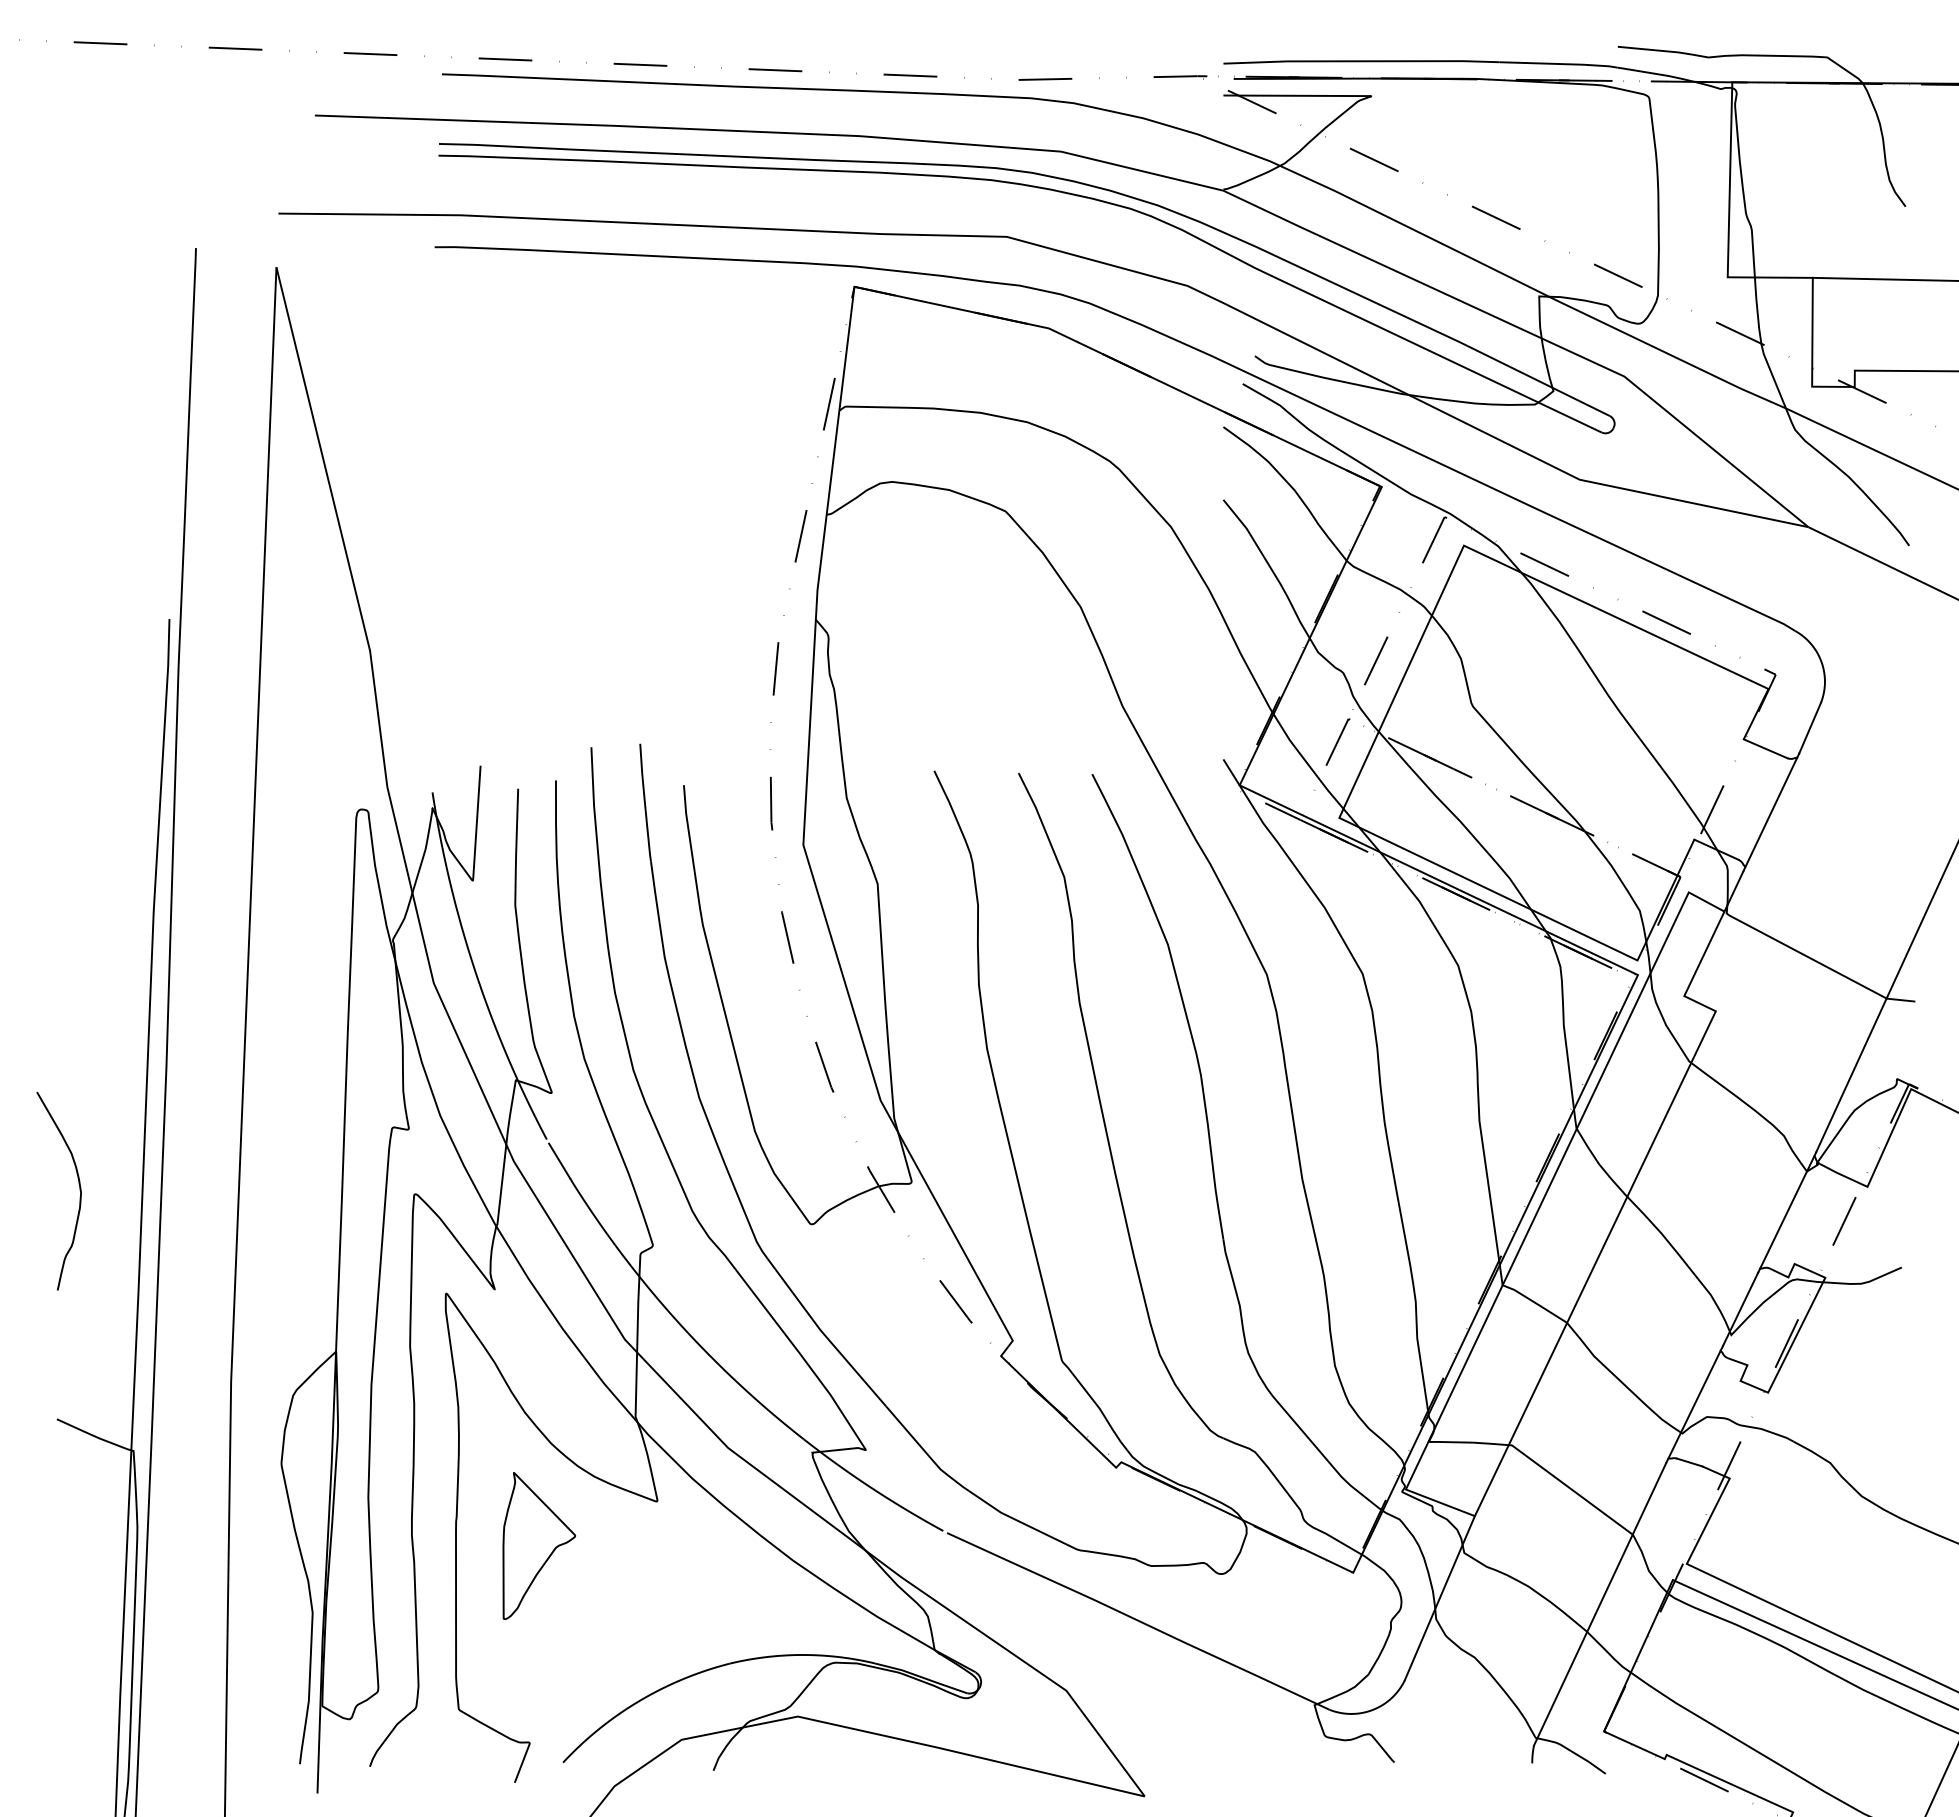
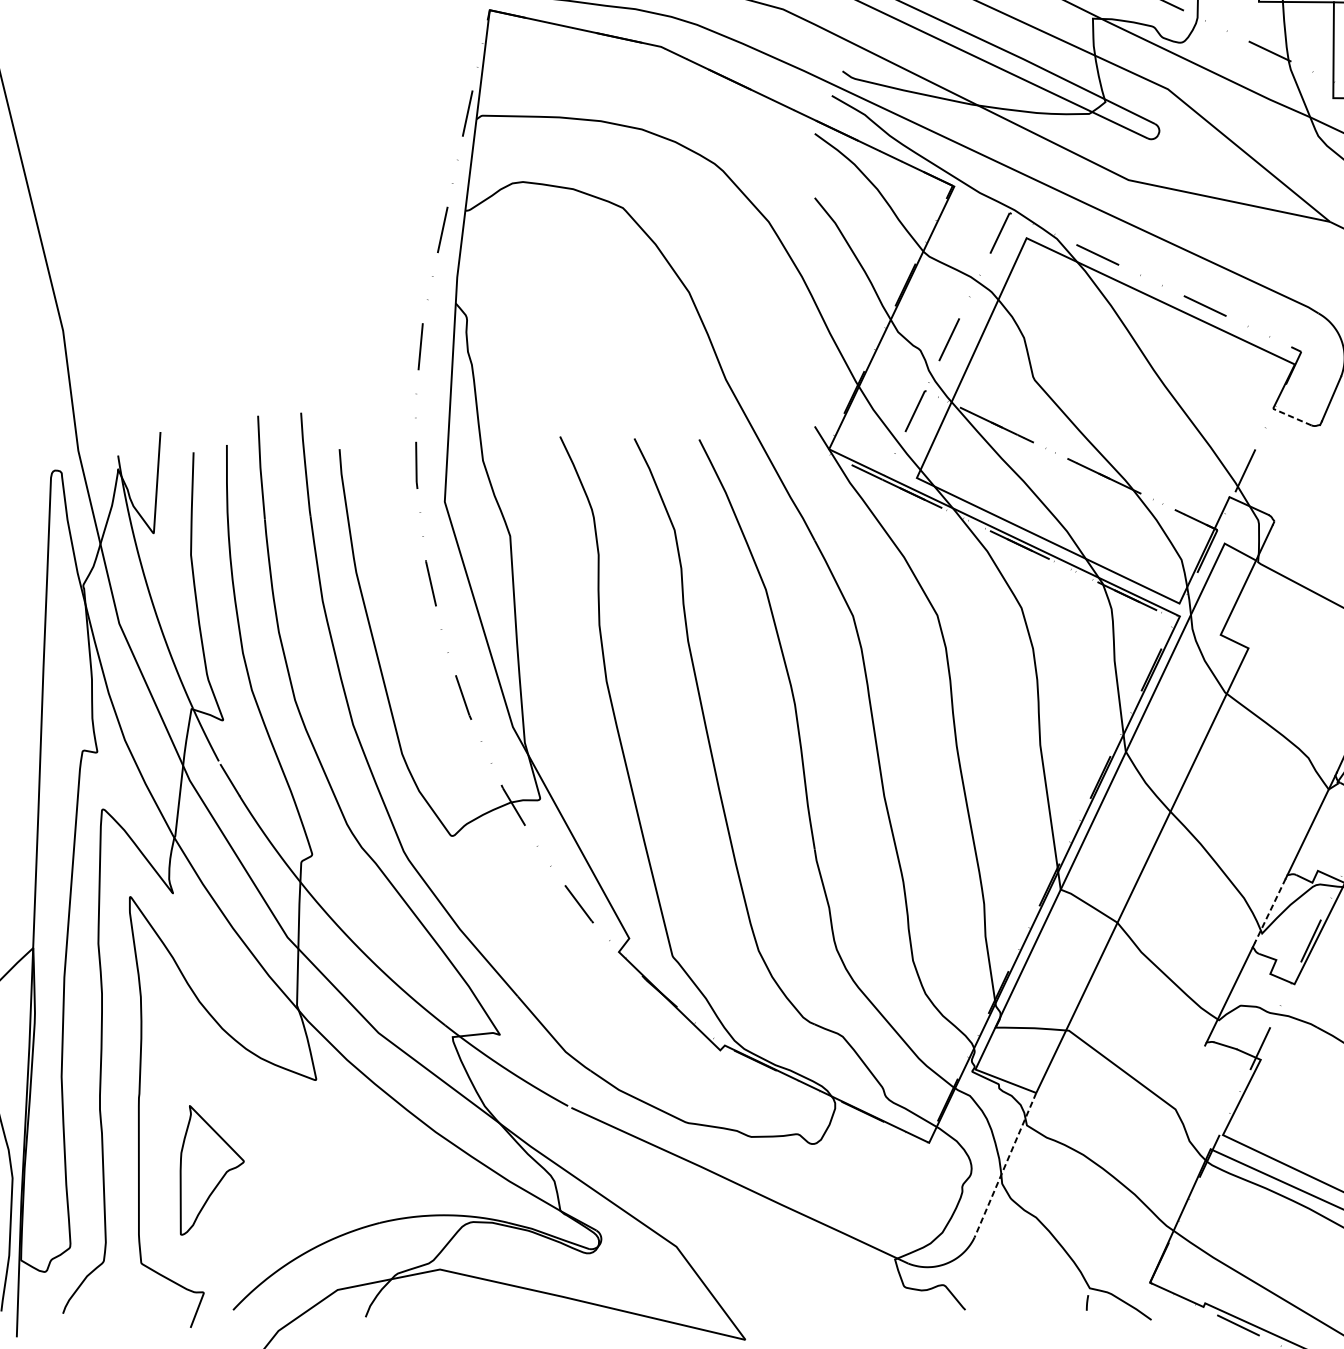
line: (1765, 748) -> (1292, 416), solid -> dashed
line: (1771, 812) -> (1297, 473), removed
line: (1740, 1309) -> (1270, 910), solid -> dashed
part: (539, 1545) -> (212, 1169), moved
line: (1439, 1598) -> (1005, 1165), solid -> dashed
line: (1599, 1604) -> (1146, 1170), removed

